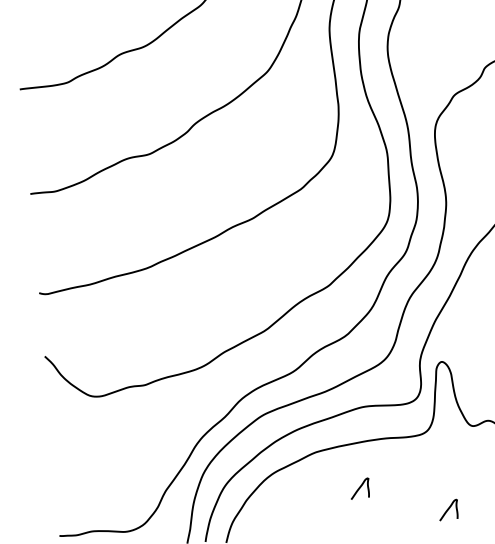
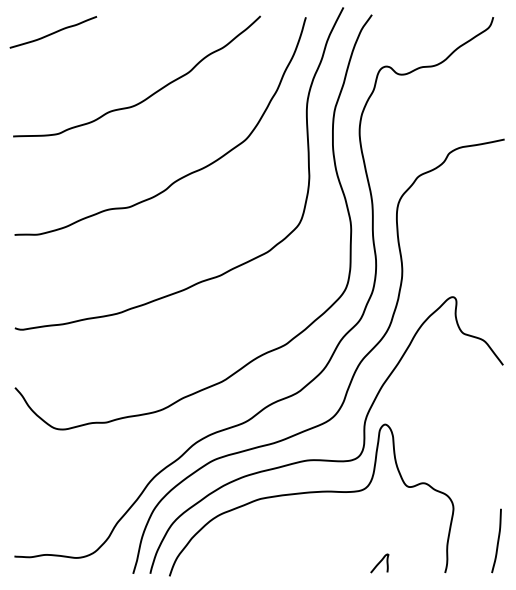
curve: (359, 488) -> (298, 536), removed

